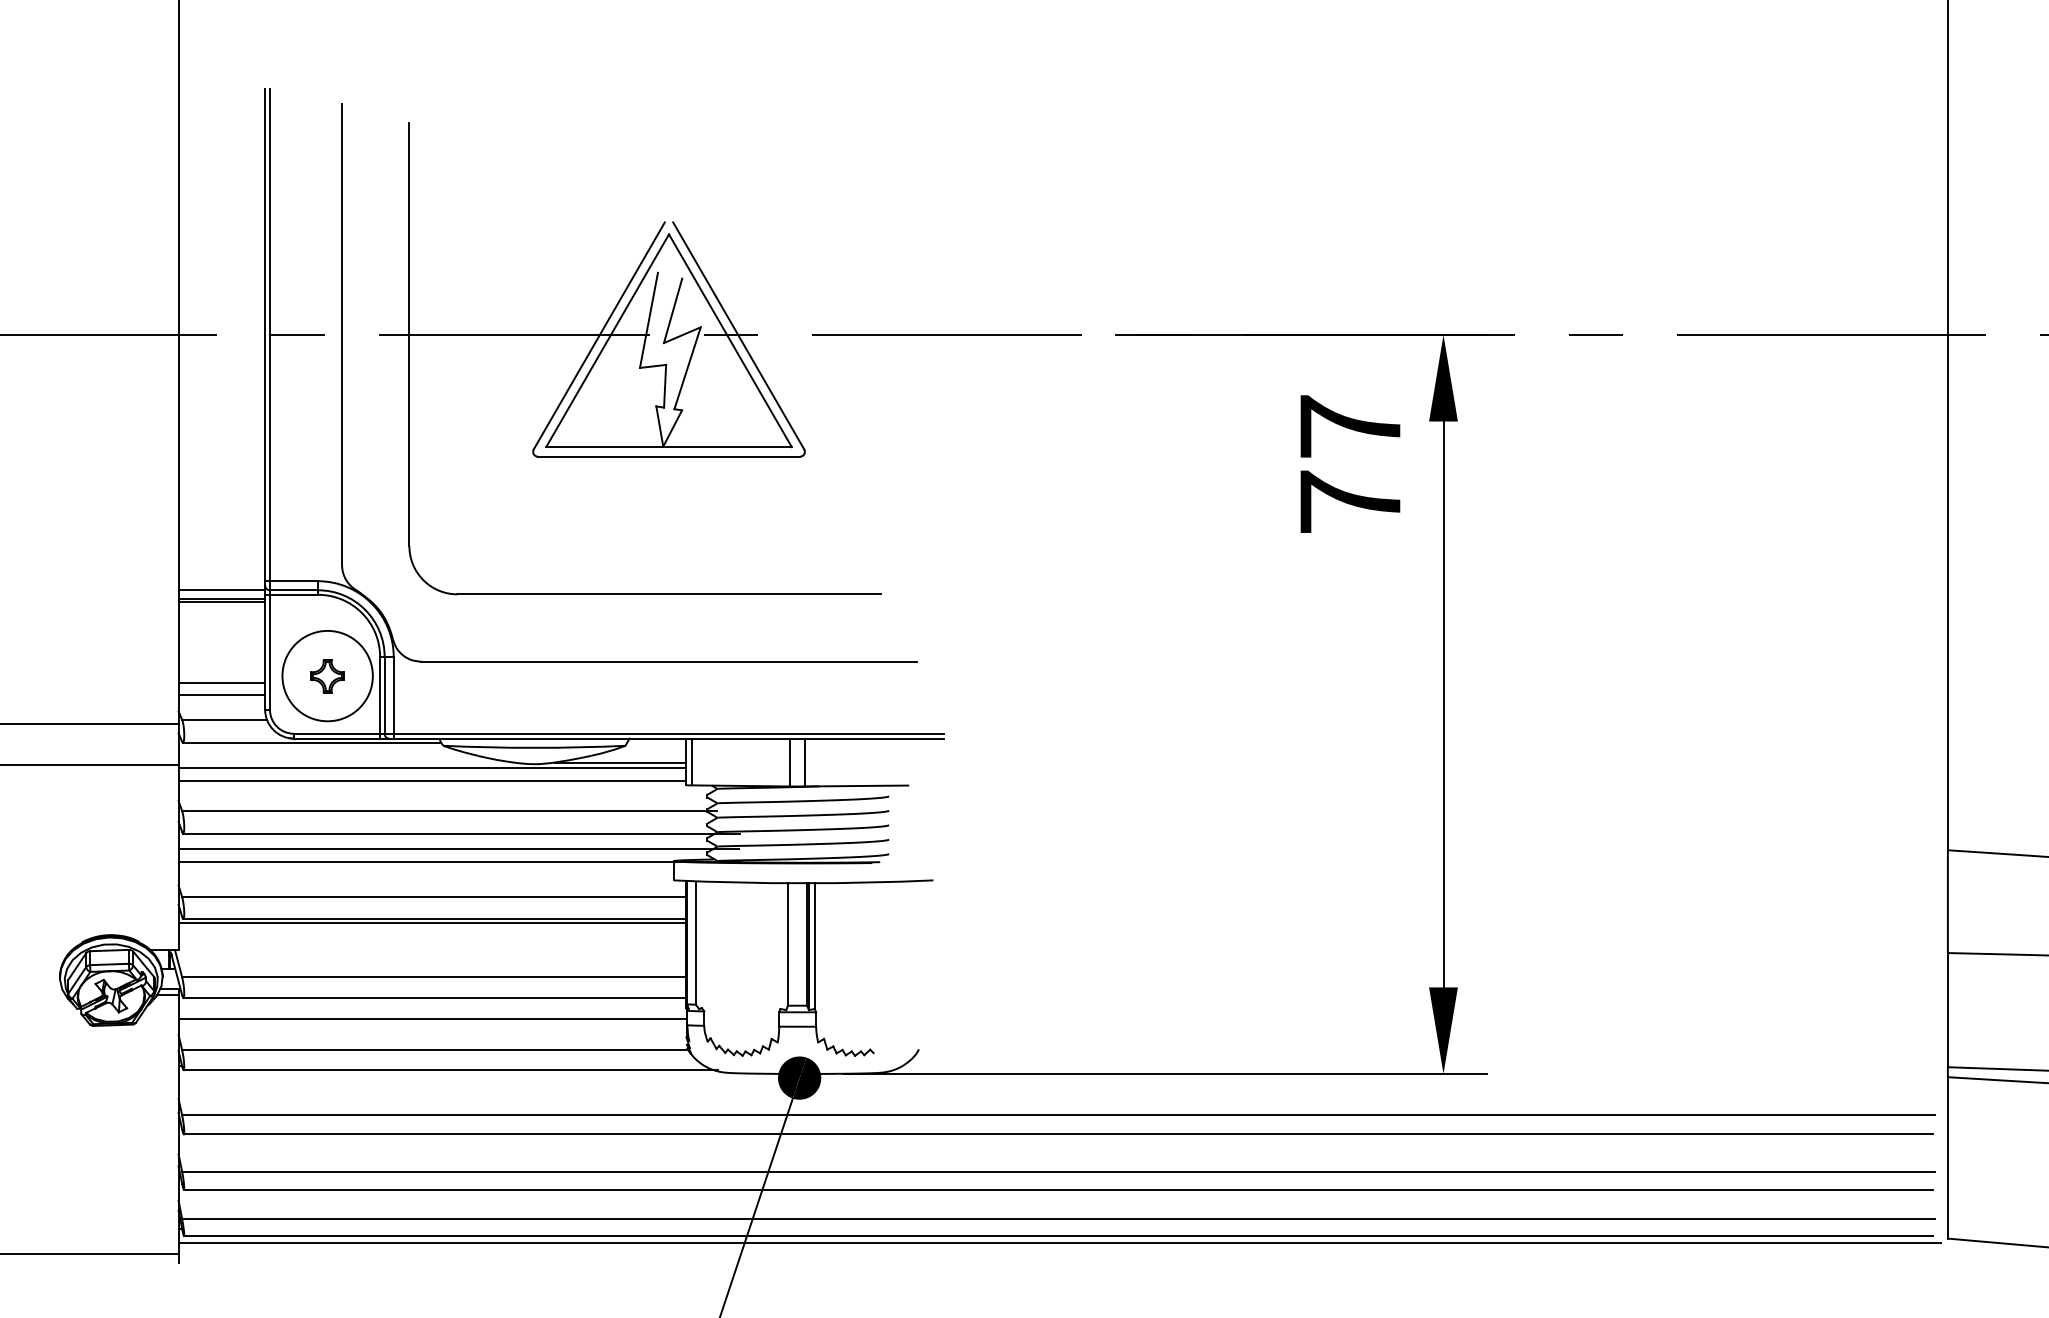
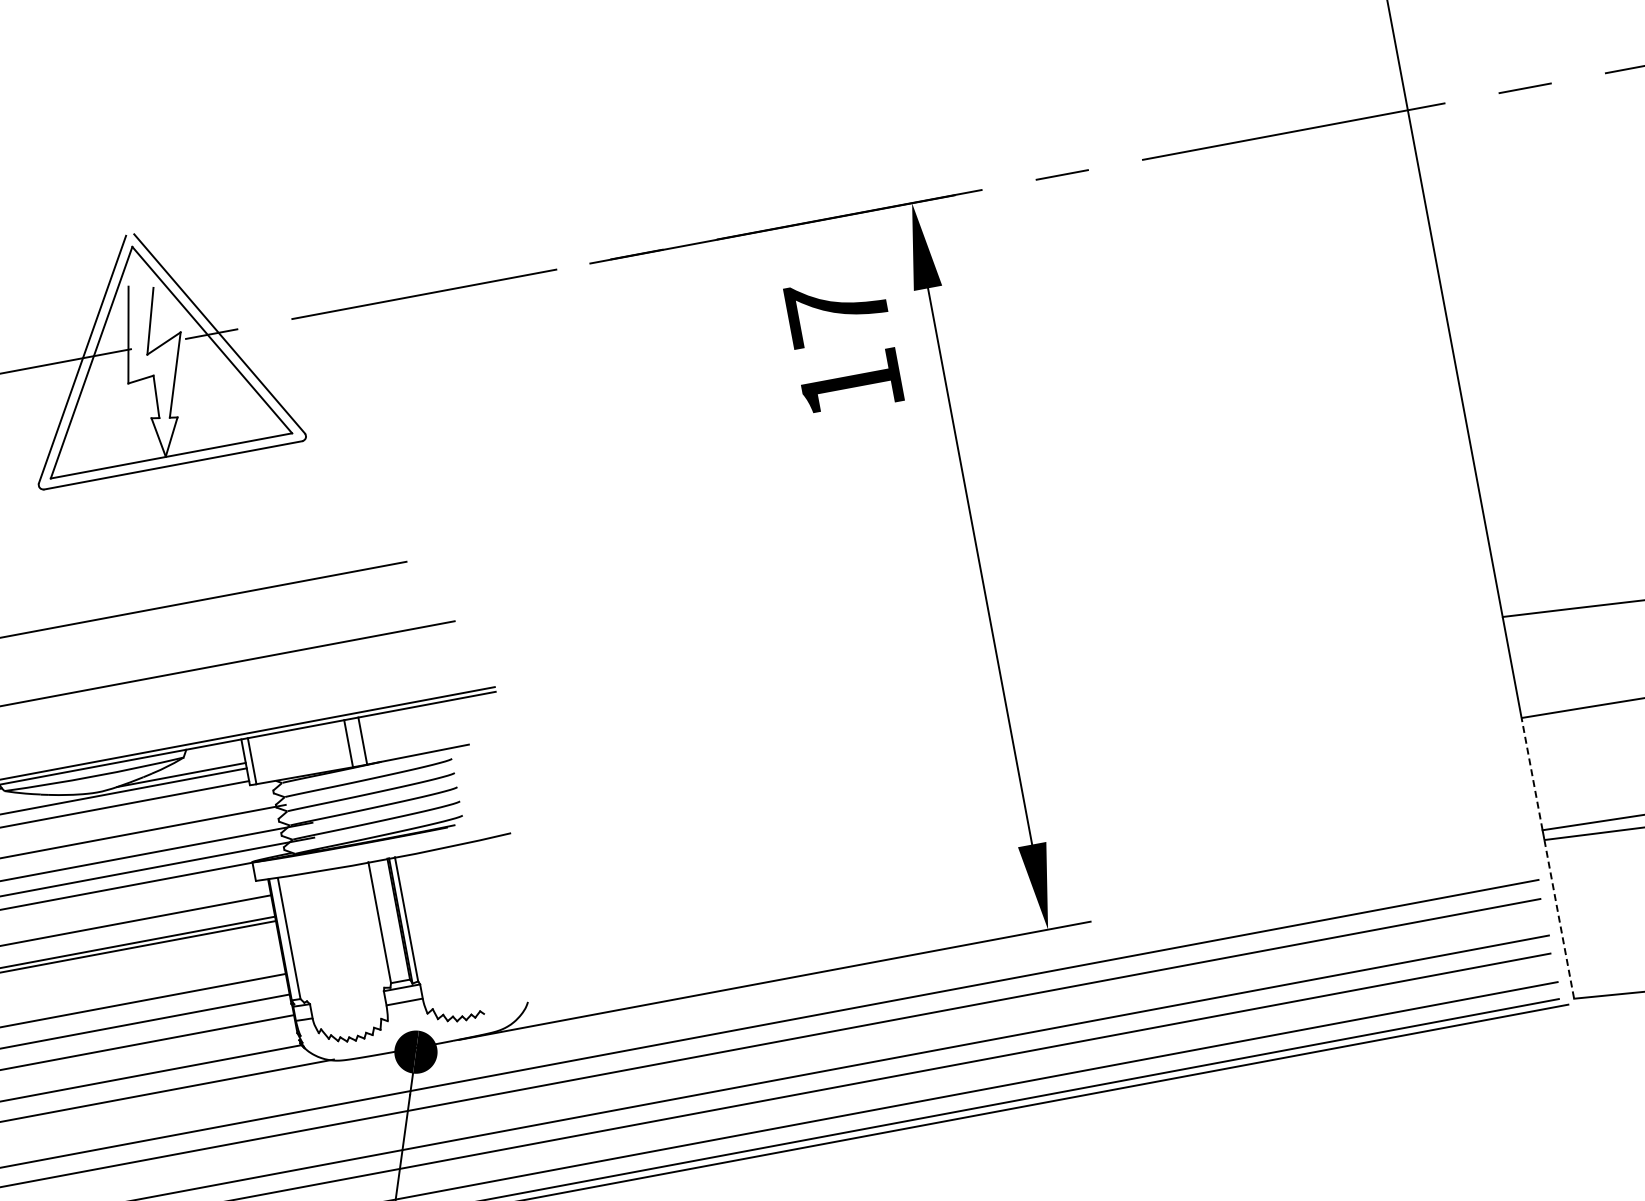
text: (1350, 501) -> (851, 384), 77 -> 17
line: (1947, 1009) -> (1531, 773), solid -> dashed
line: (1947, 1157) -> (1558, 919), solid -> dashed

